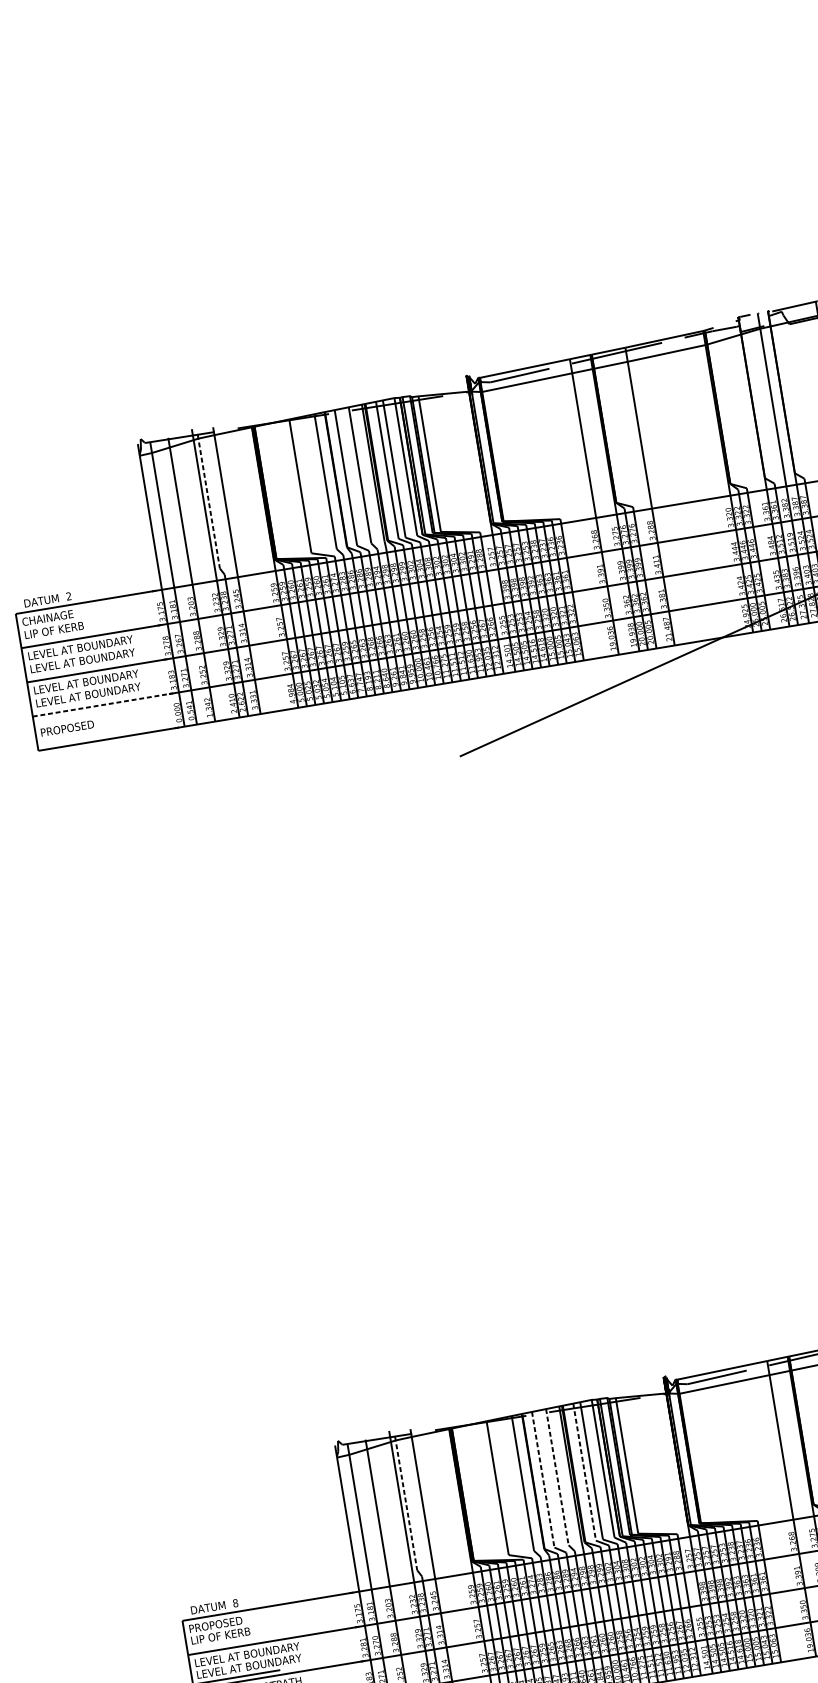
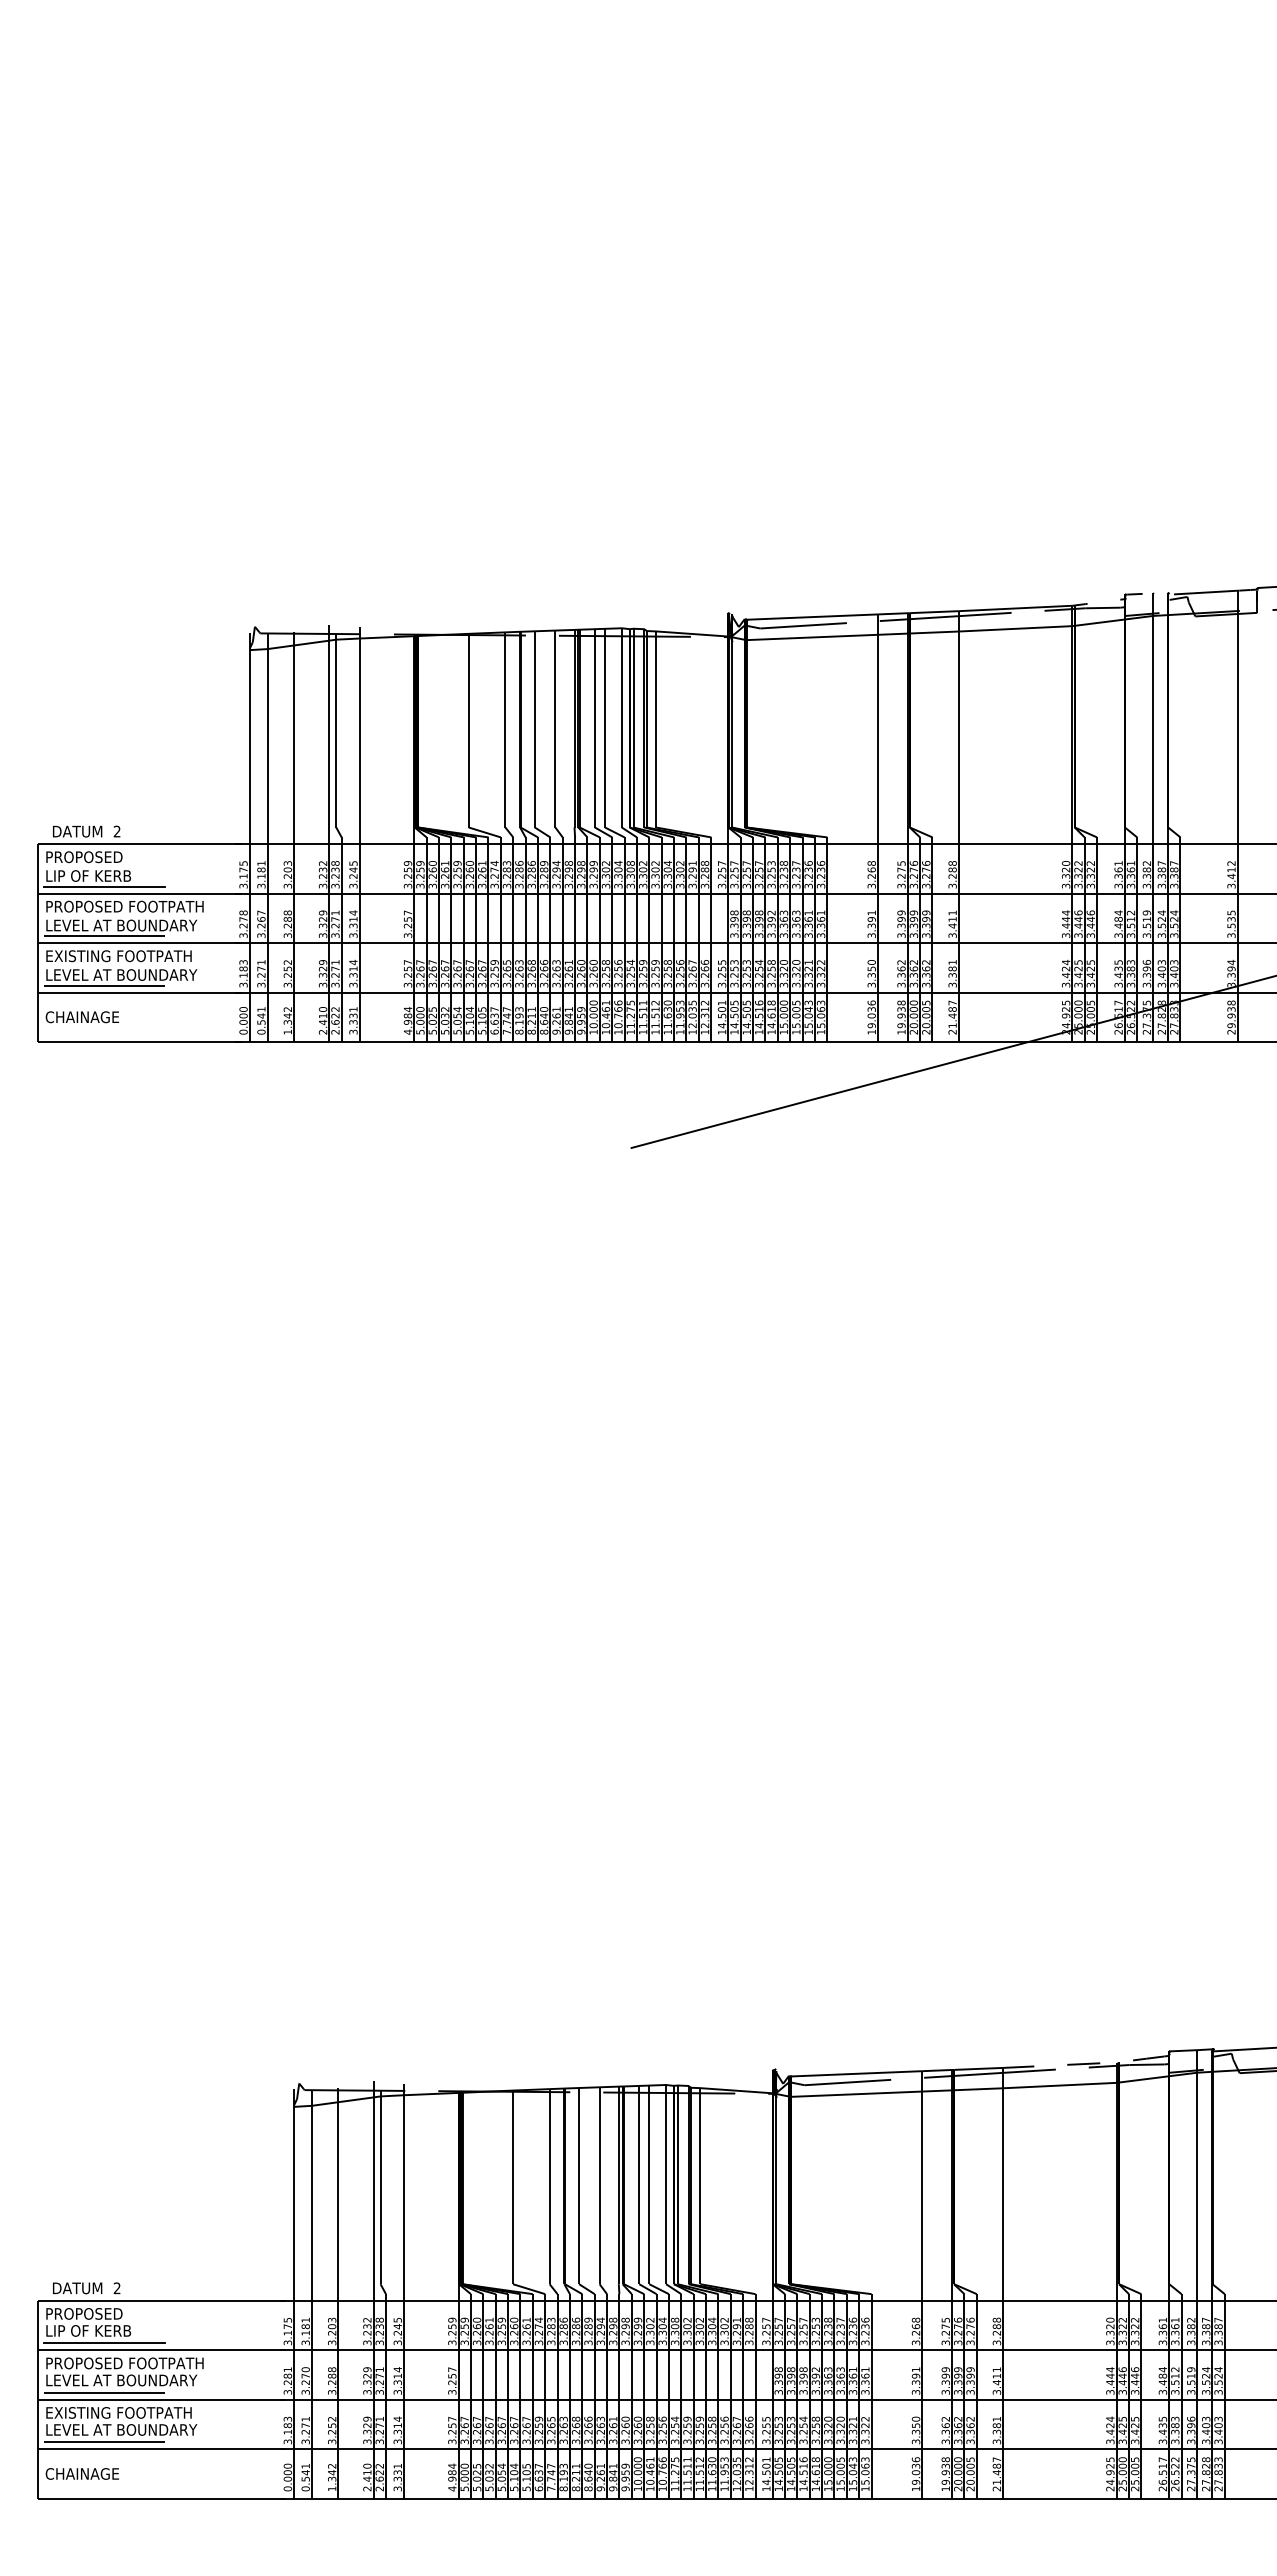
line: (208, 501) -> (336, 730), dashed -> solid
text: (48, 618) -> (83, 857), CHAINAGE -> PROPOSED
line: (65, 635) -> (103, 886), added
text: (83, 647) -> (125, 906), LEVEL AT BOUNDARY -> PROPOSED FOOTPATH
line: (71, 670) -> (103, 936), added
text: (86, 682) -> (122, 956), LEVEL AT BOUNDARY -> EXISTING FOOTPATH
line: (77, 704) -> (103, 985), added
line: (102, 705) -> (139, 992), dashed -> solid
text: (66, 728) -> (83, 1017), PROPOSED -> CHAINAGE
line: (584, 1472) -> (639, 2185), dashed -> solid
line: (557, 1477) -> (599, 2186), dashed -> solid
line: (543, 1479) -> (579, 2186), dashed -> solid
line: (406, 1503) -> (380, 2187), dashed -> solid
text: (235, 1603) -> (116, 2288), 8 -> 2
line: (232, 1642) -> (103, 2343), added
text: (249, 1654) -> (125, 2363), LEVEL AT BOUNDARY -> PROPOSED FOOTPATH

